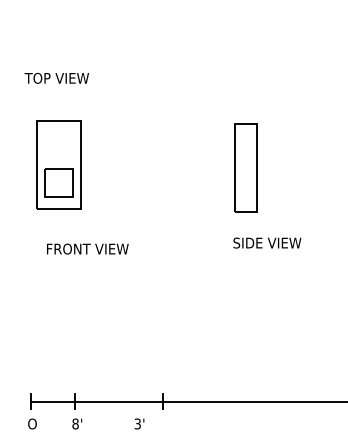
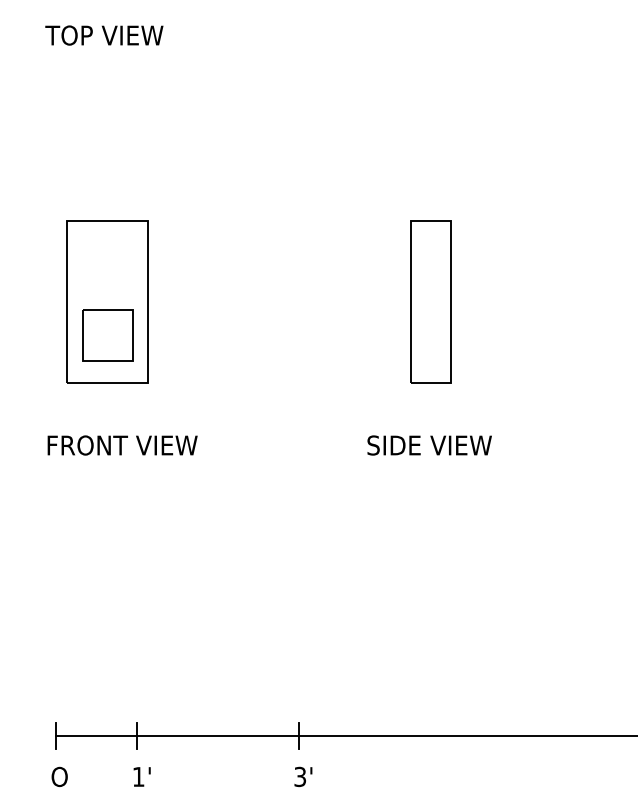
text: (56, 77) -> (103, 33), moved
part: (245, 167) -> (429, 301), moved
text: (267, 242) -> (429, 444), moved
text: (87, 248) -> (122, 444), moved
text: (75, 423) -> (138, 776), 8' -> 1'
text: (139, 423) -> (303, 776), moved

